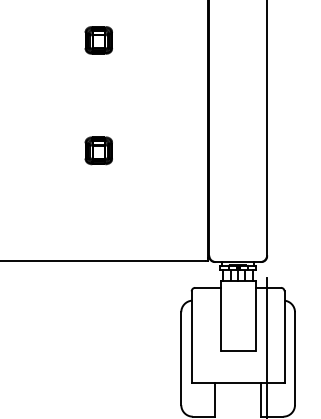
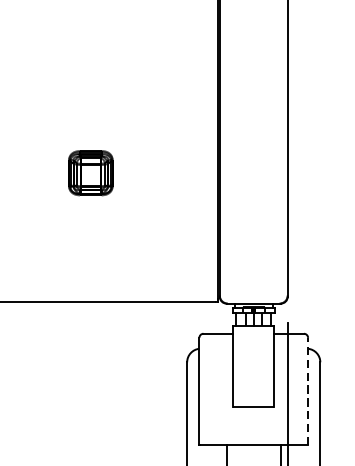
part: (98, 40) -> (90, 44), removed
part: (98, 150) -> (90, 172), size x1.4
line: (284, 337) -> (308, 391), solid -> dashed

